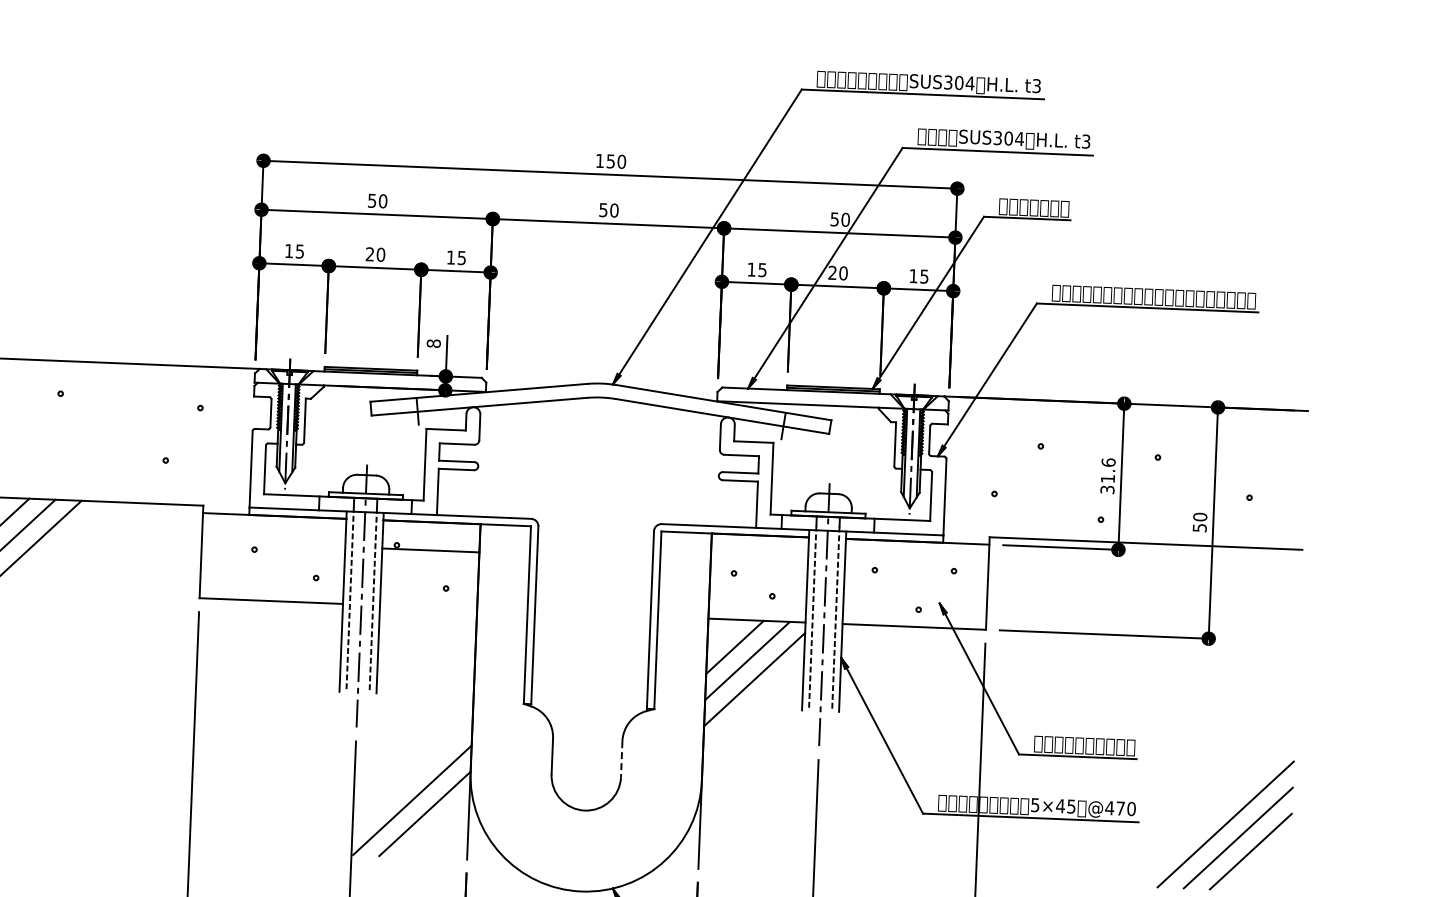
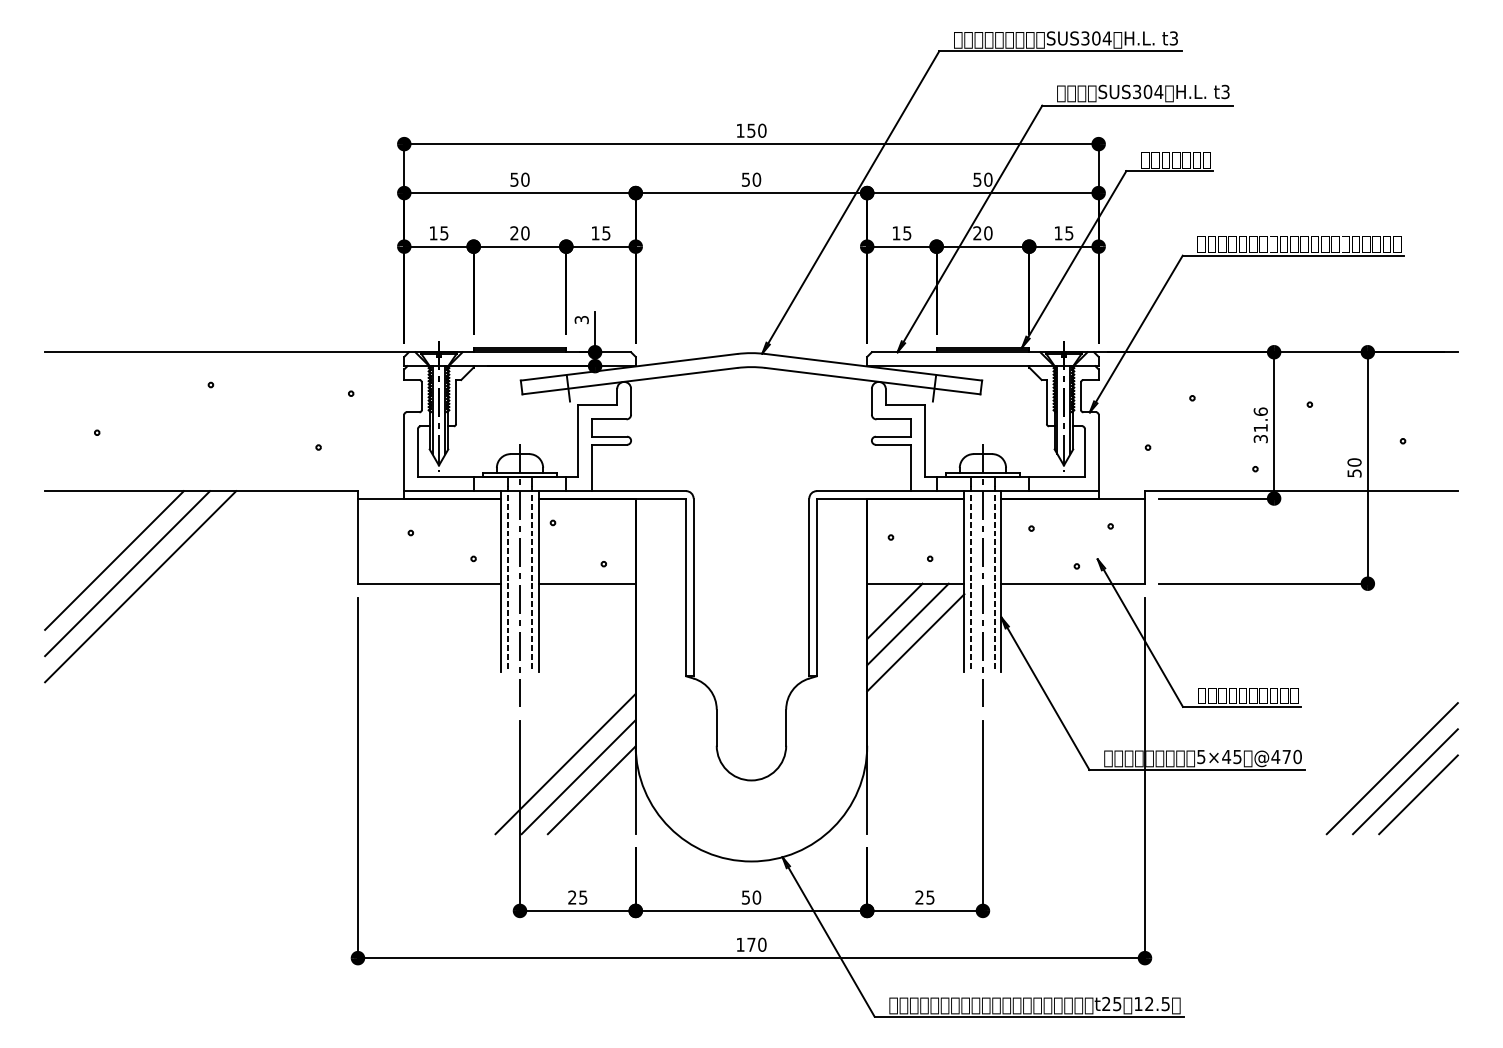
text: (433, 343) -> (581, 319), 8 -> 3
line: (430, 550) -> (586, 583), moved
line: (621, 760) -> (786, 728), dashed -> solid
line: (399, 786) -> (565, 763), added

